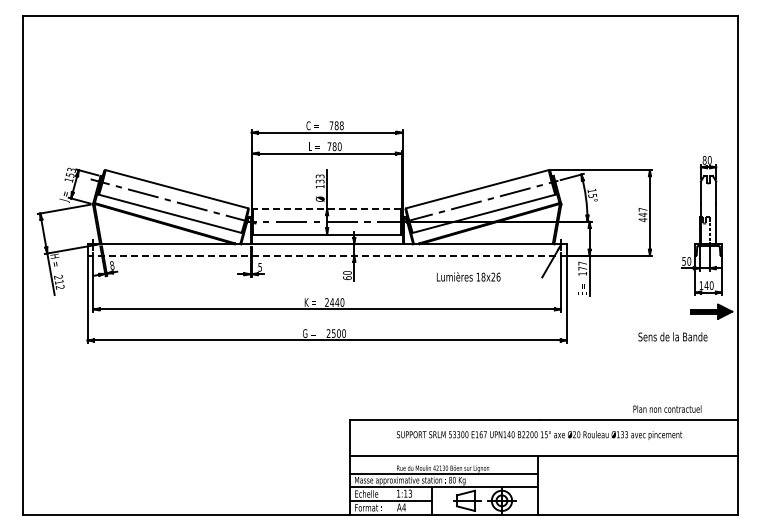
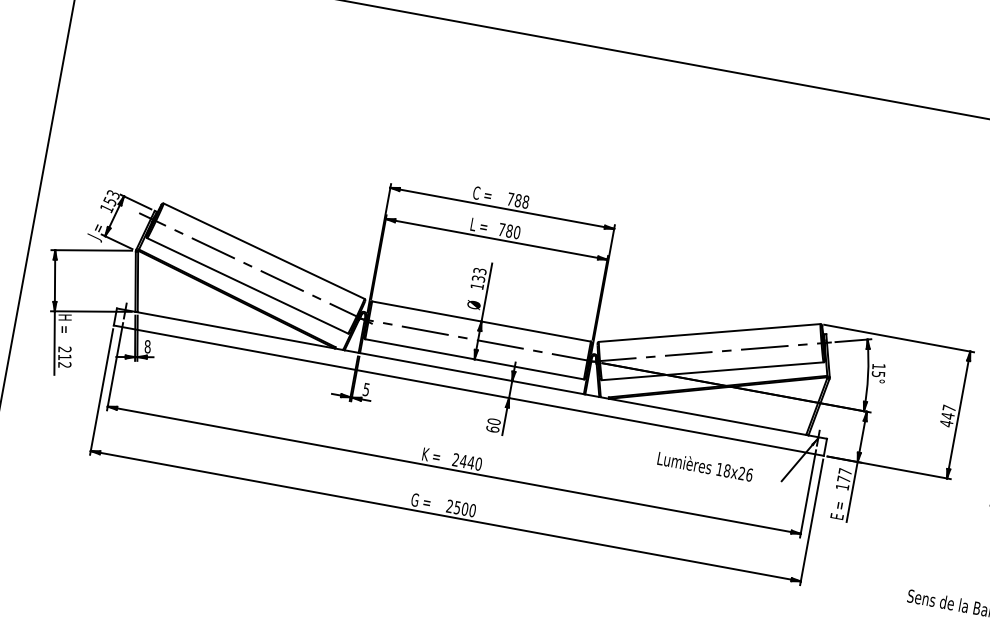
line: (327, 209) -> (481, 322), dashed -> solid
line: (327, 255) -> (469, 390), dashed -> solid
text: (468, 276) -> (705, 465), moved

